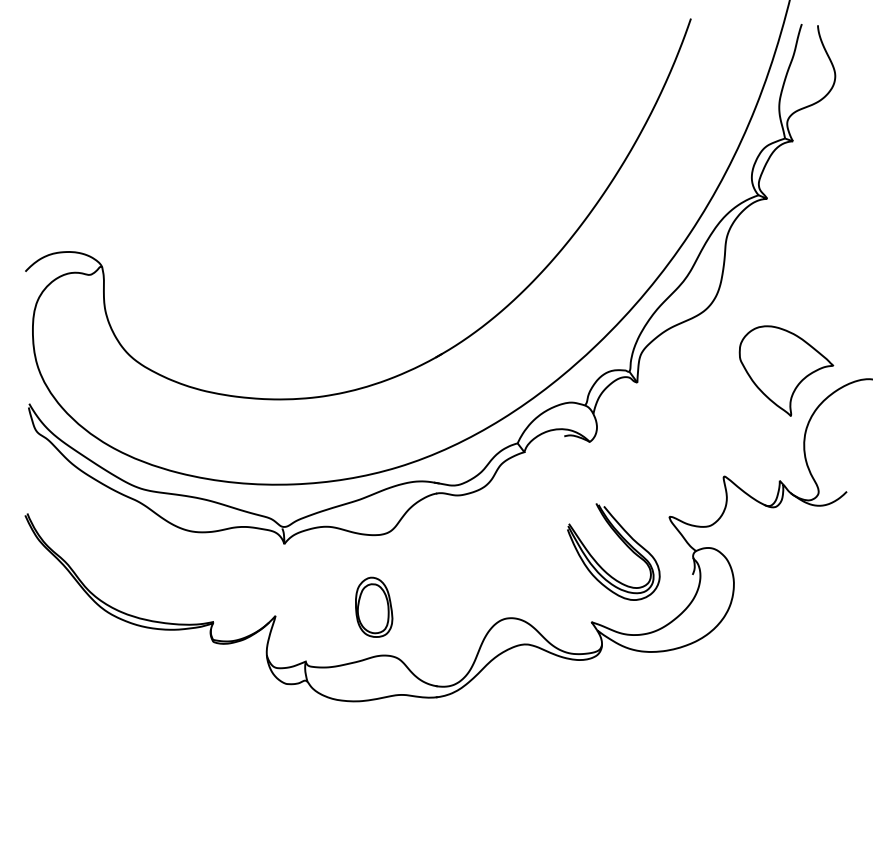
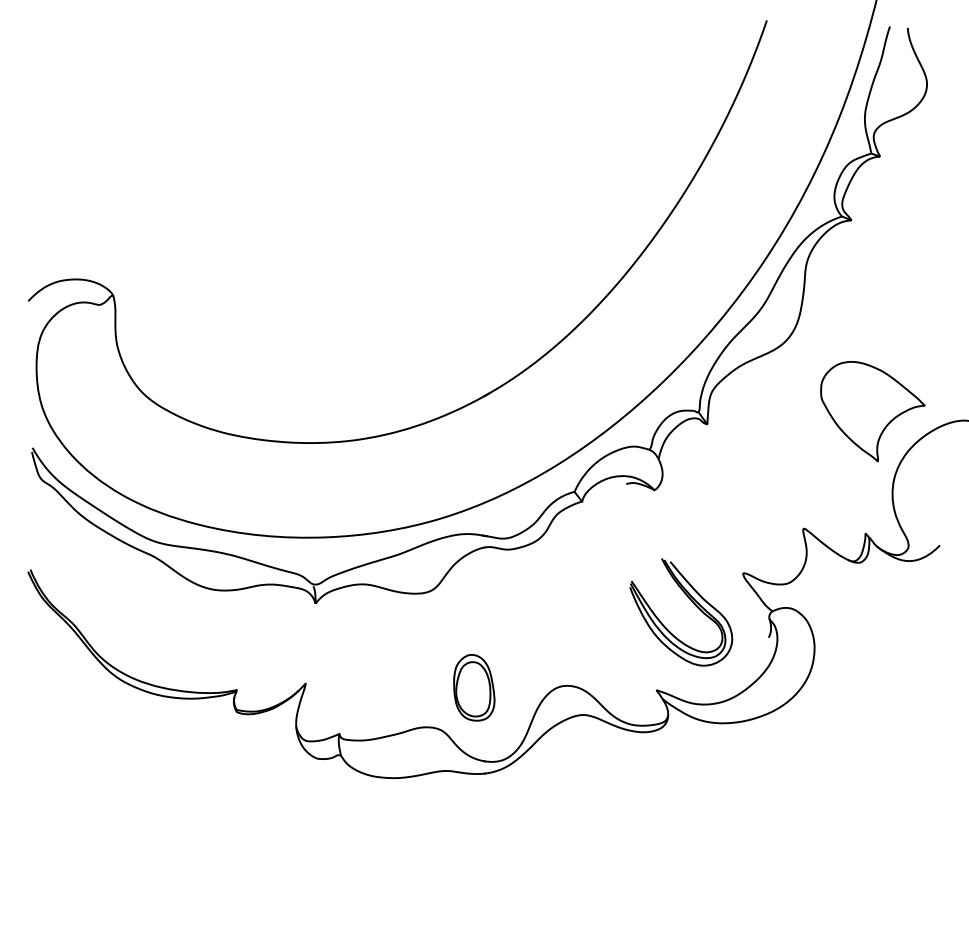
part: (374, 607) -> (474, 687), moved

